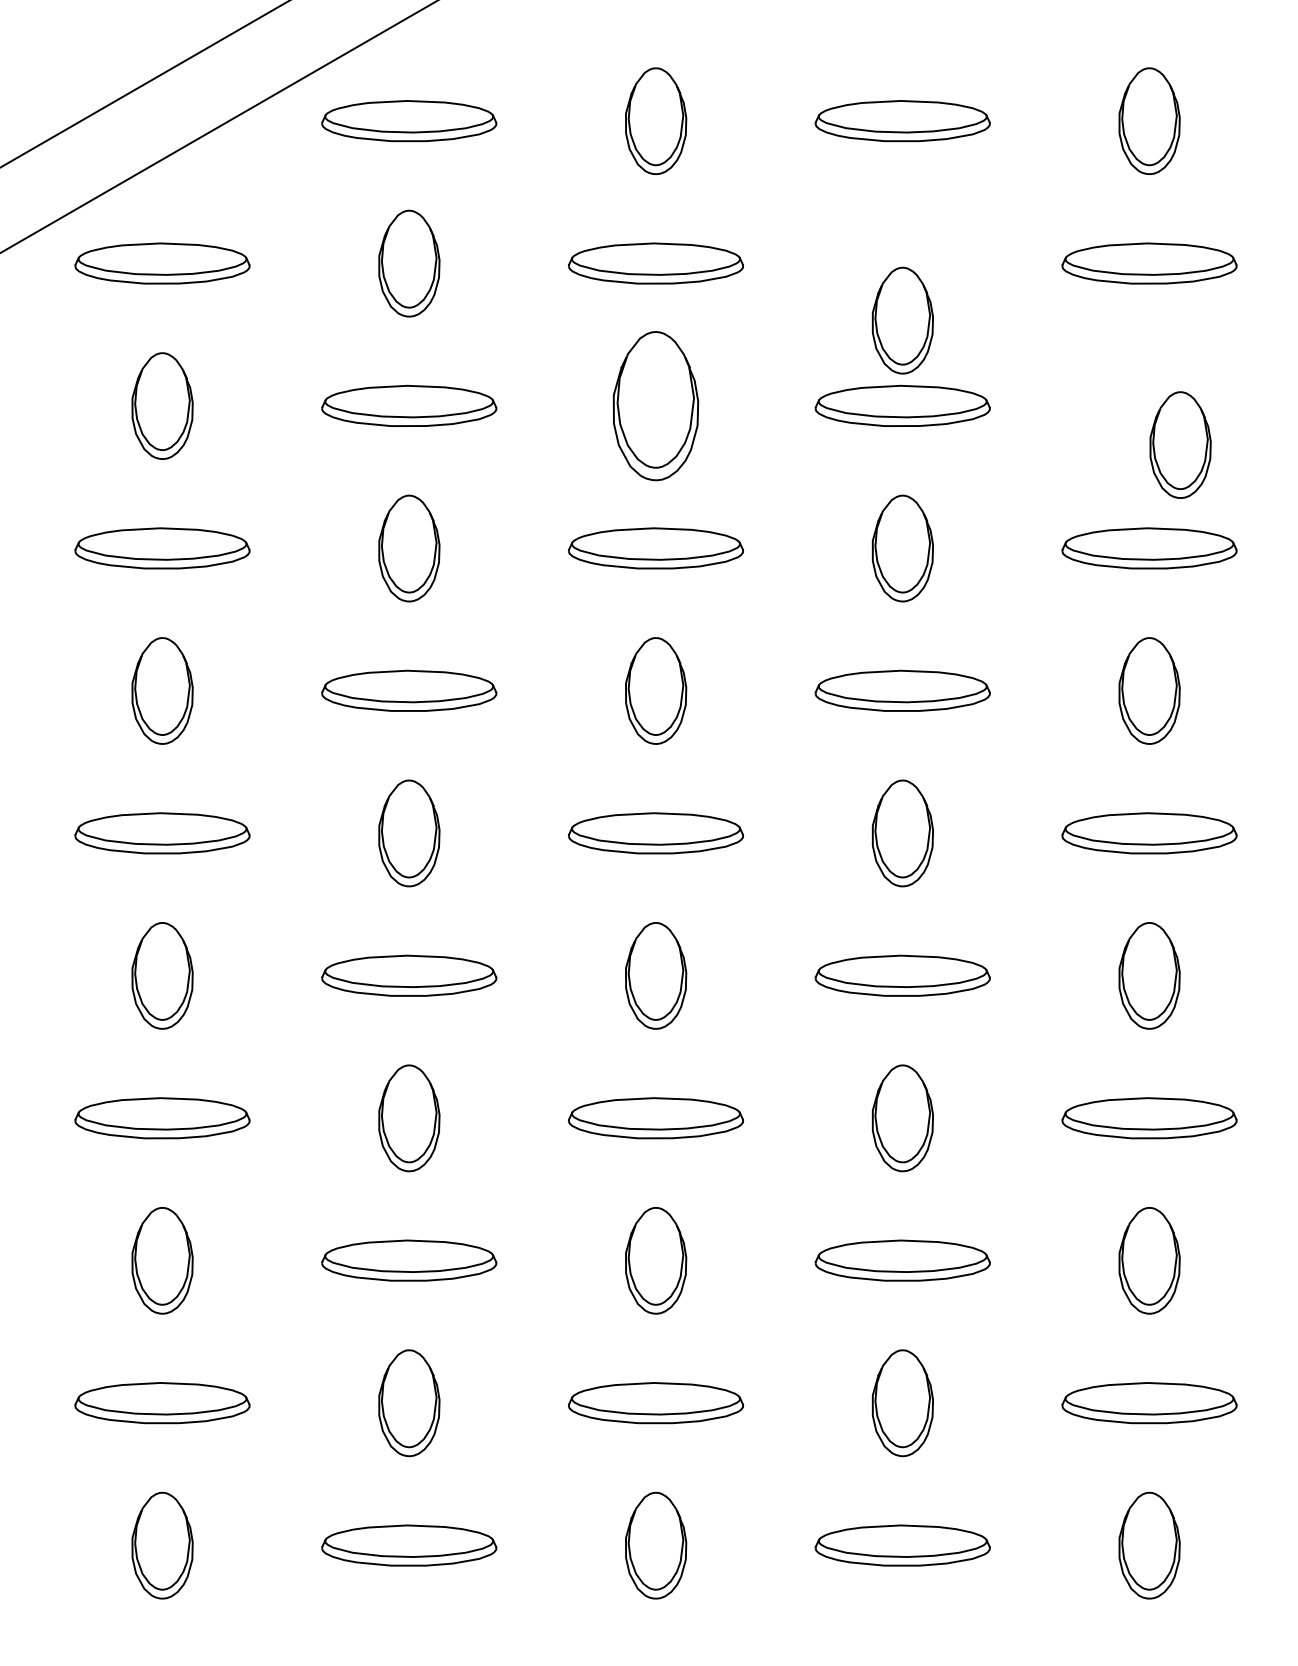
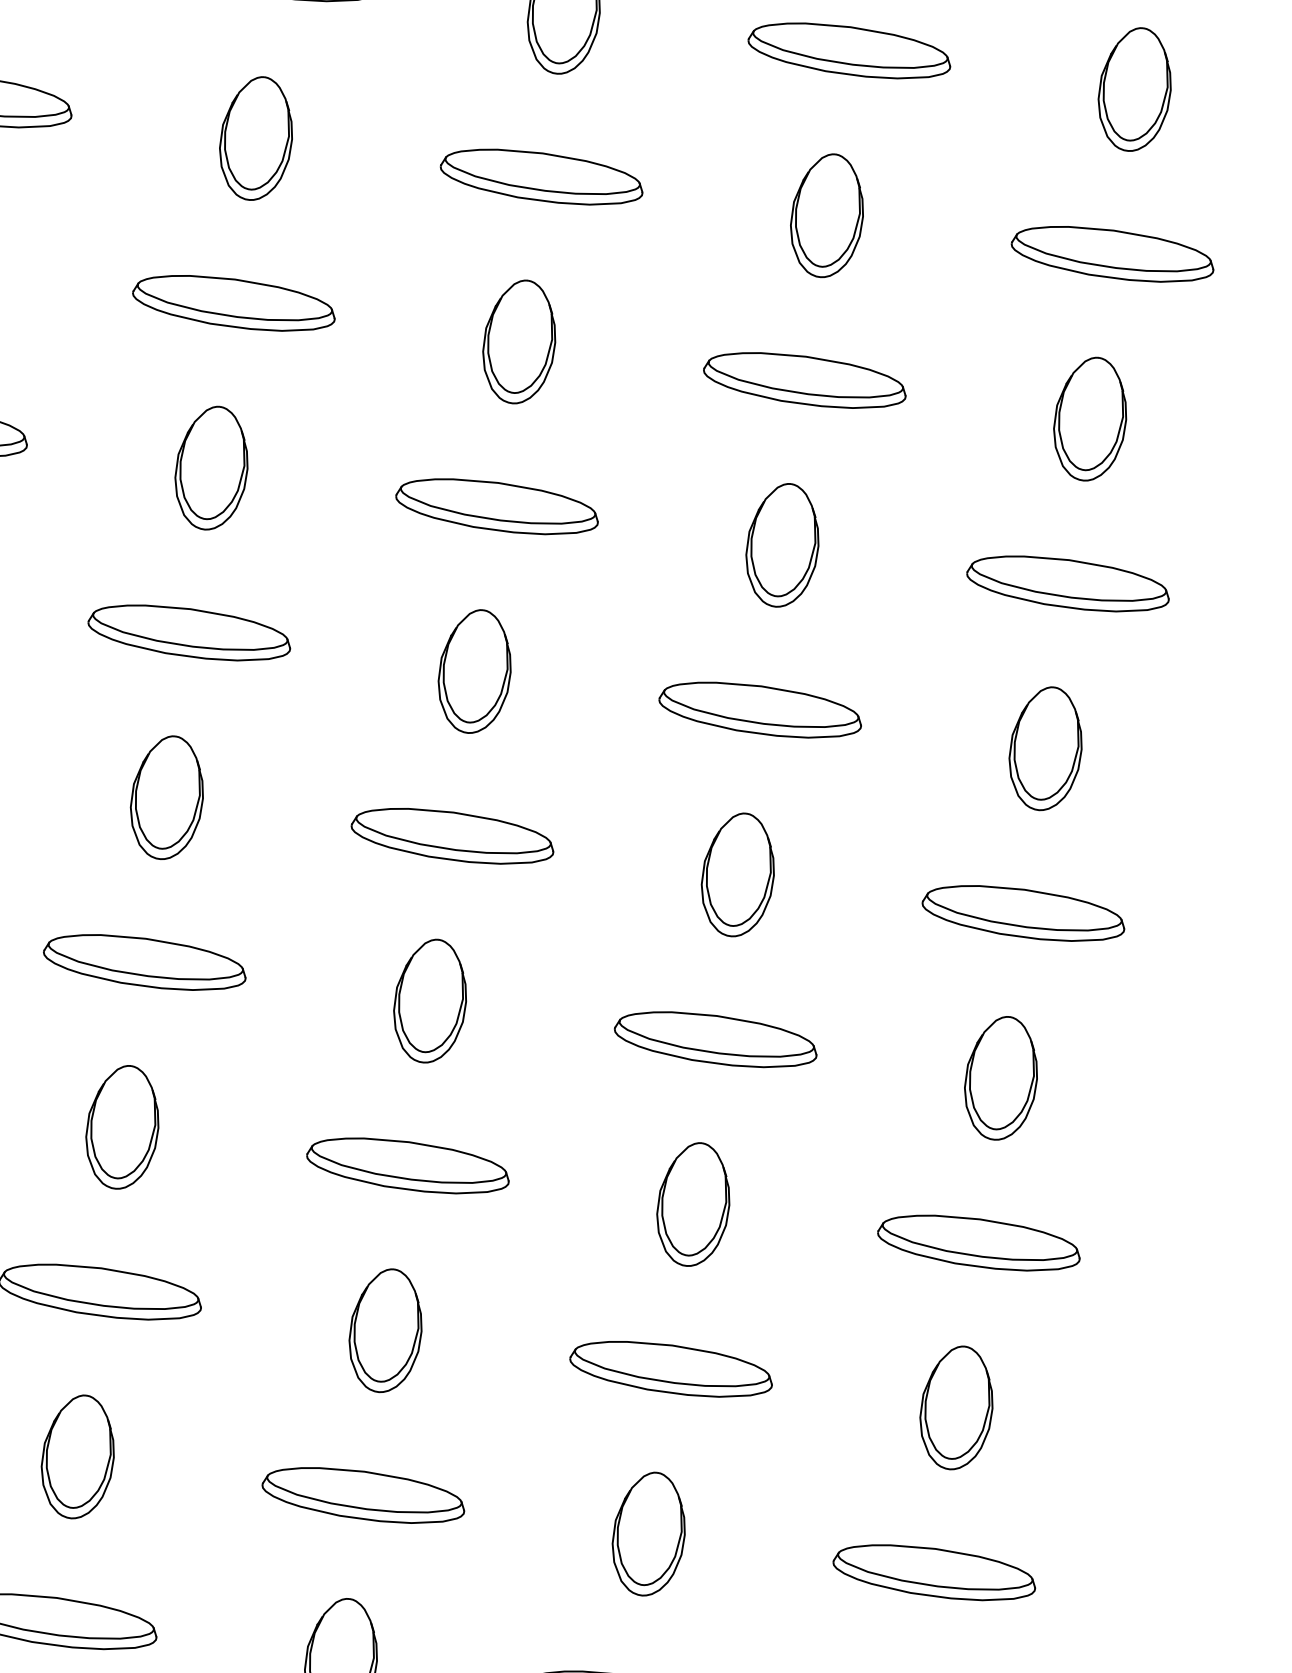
part: (902, 320) -> (827, 215), moved
part: (656, 405) -> (520, 341), size x0.71
part: (1180, 444) -> (1090, 418), moved

